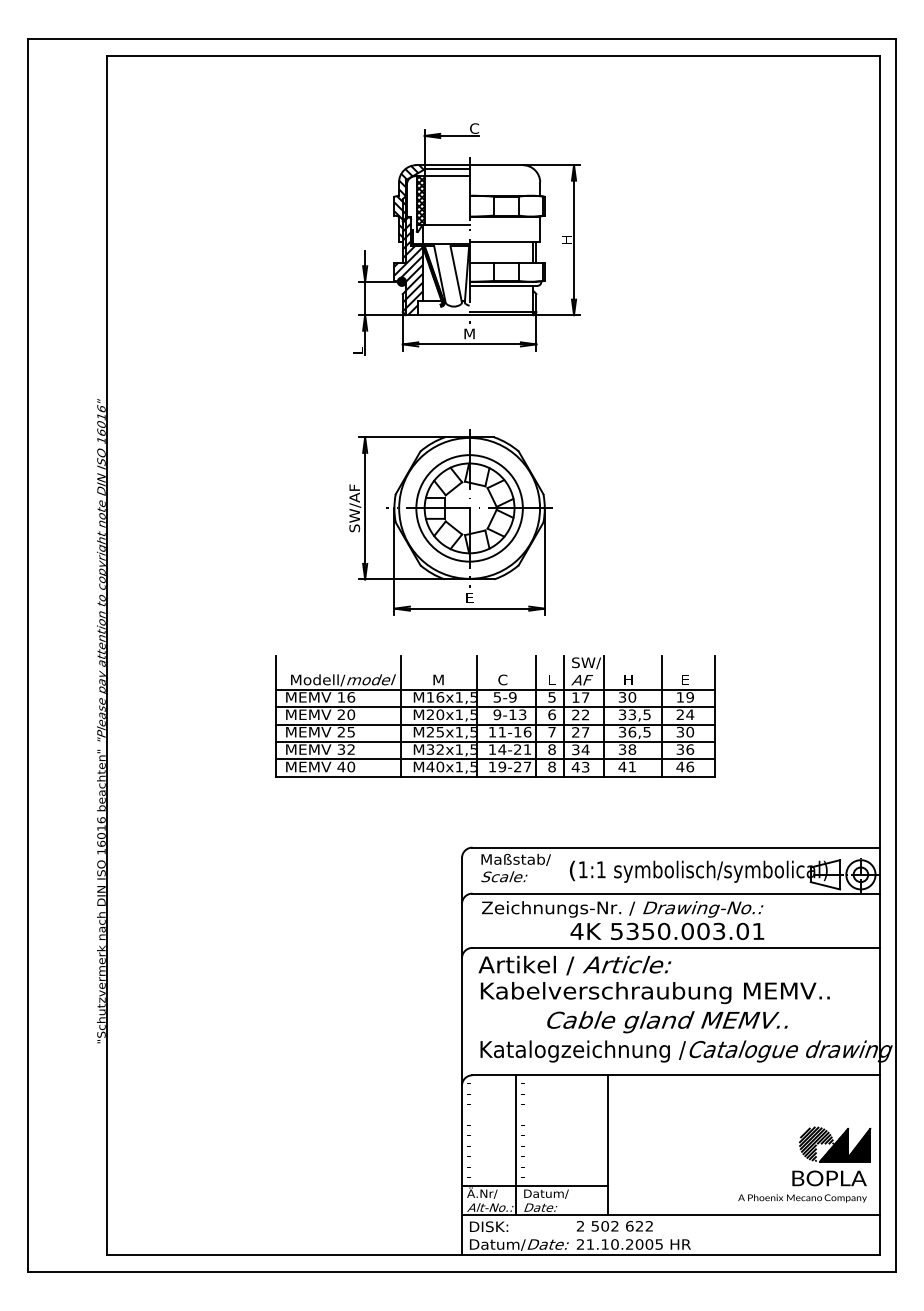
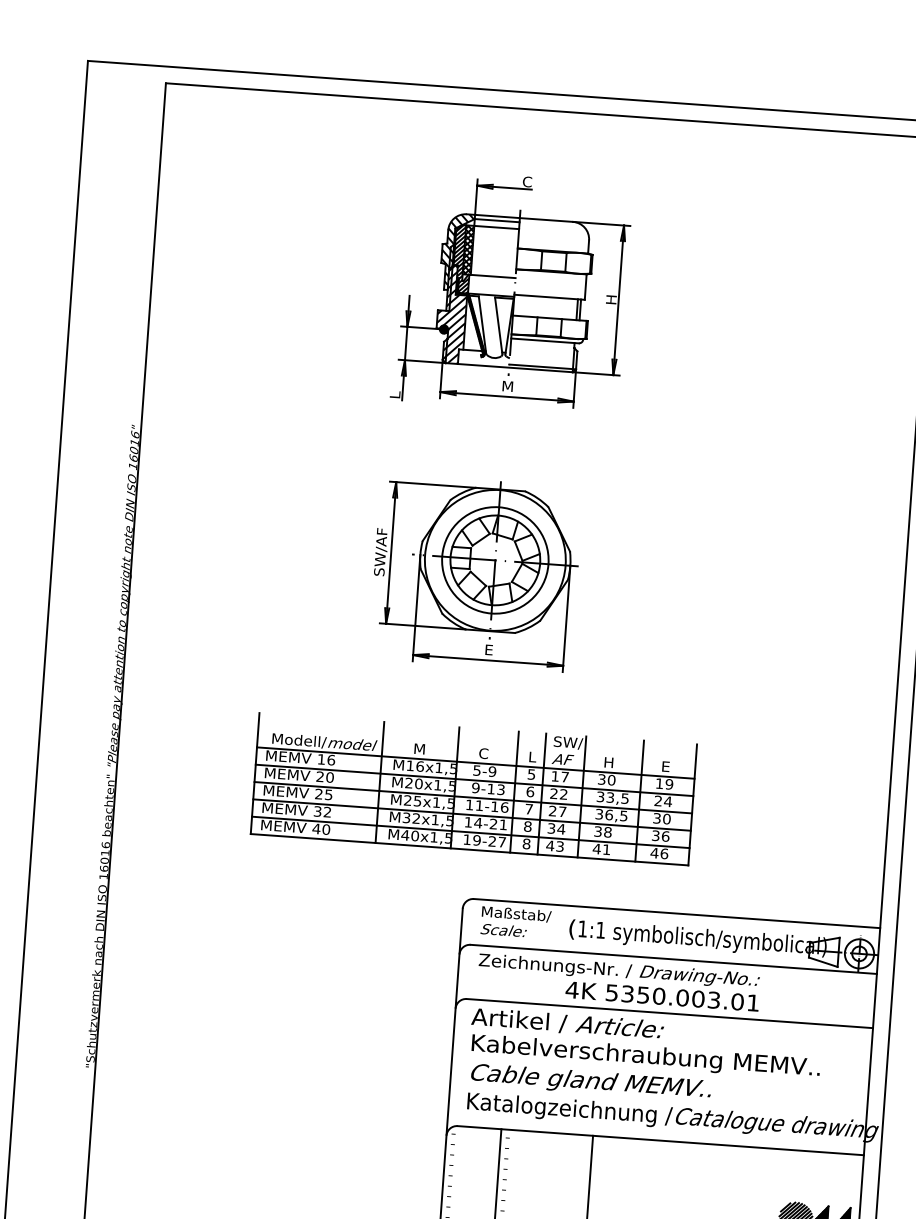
hatch: (414, 210) -> (461, 259), added
part: (495, 716) -> (473, 789), moved
text: (667, 1022) -> (591, 1082), moved

